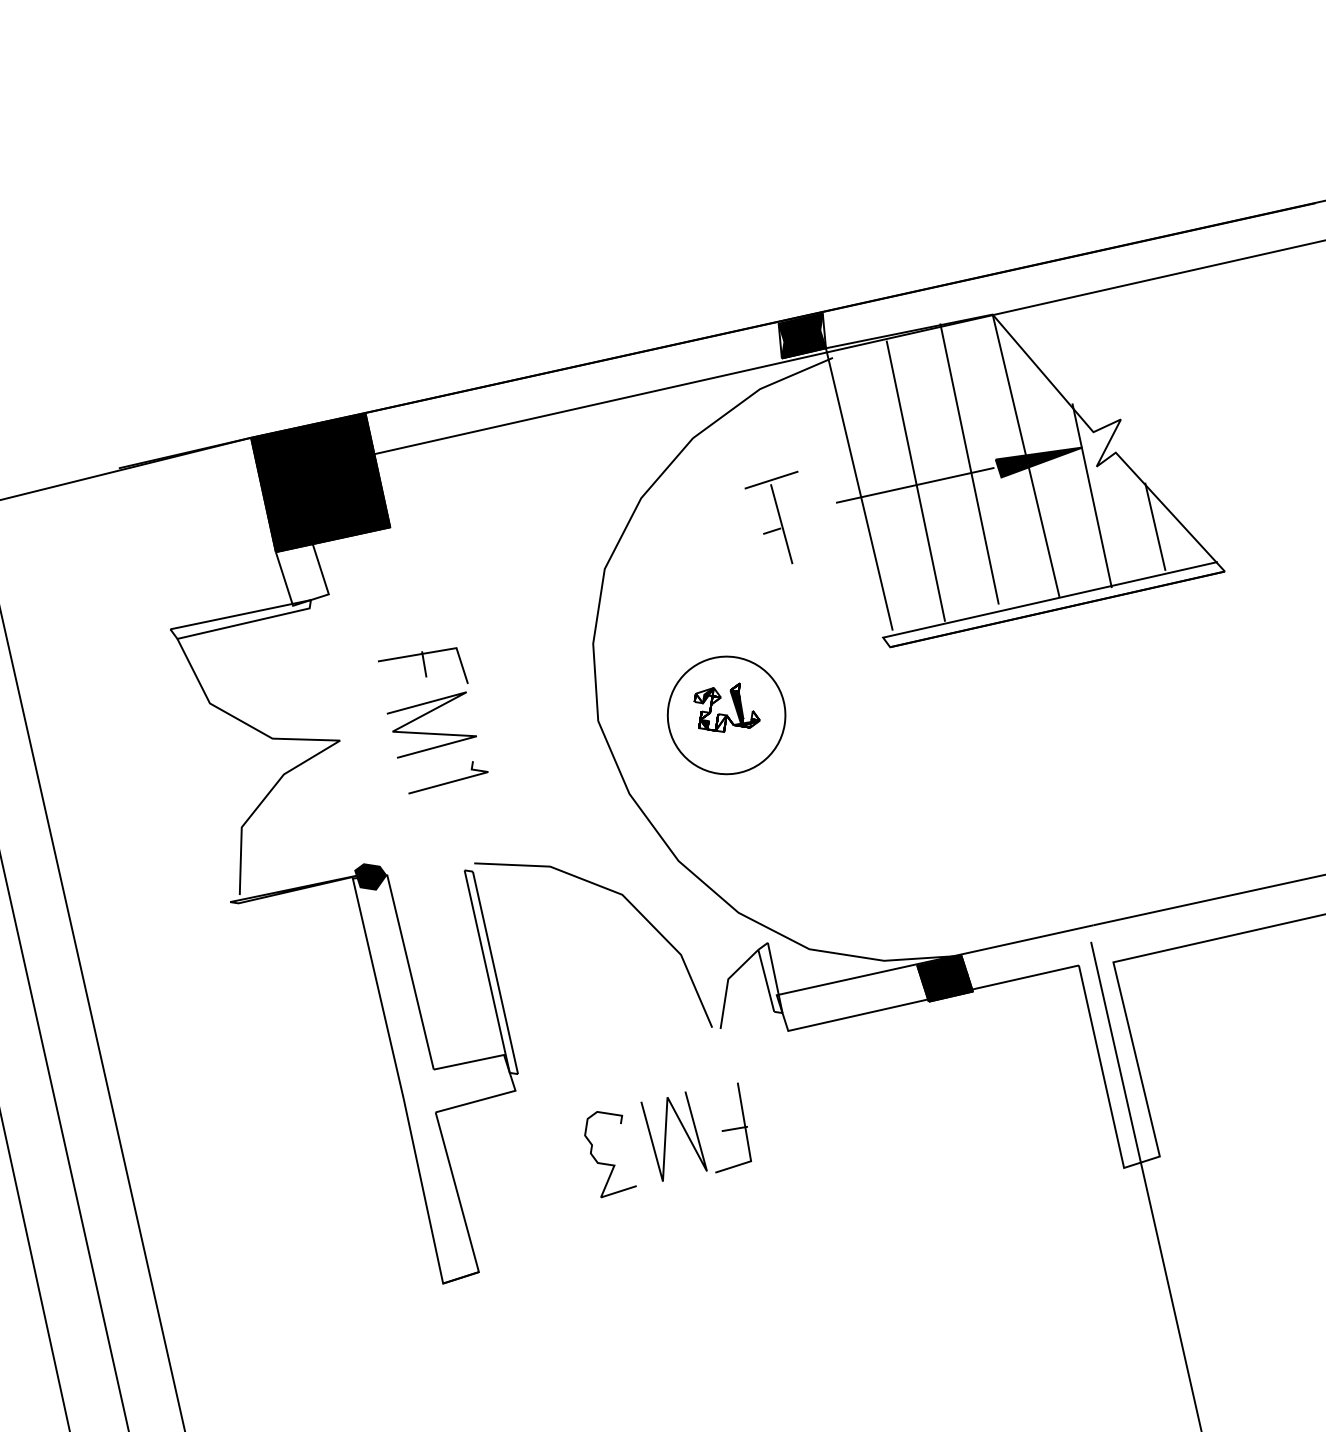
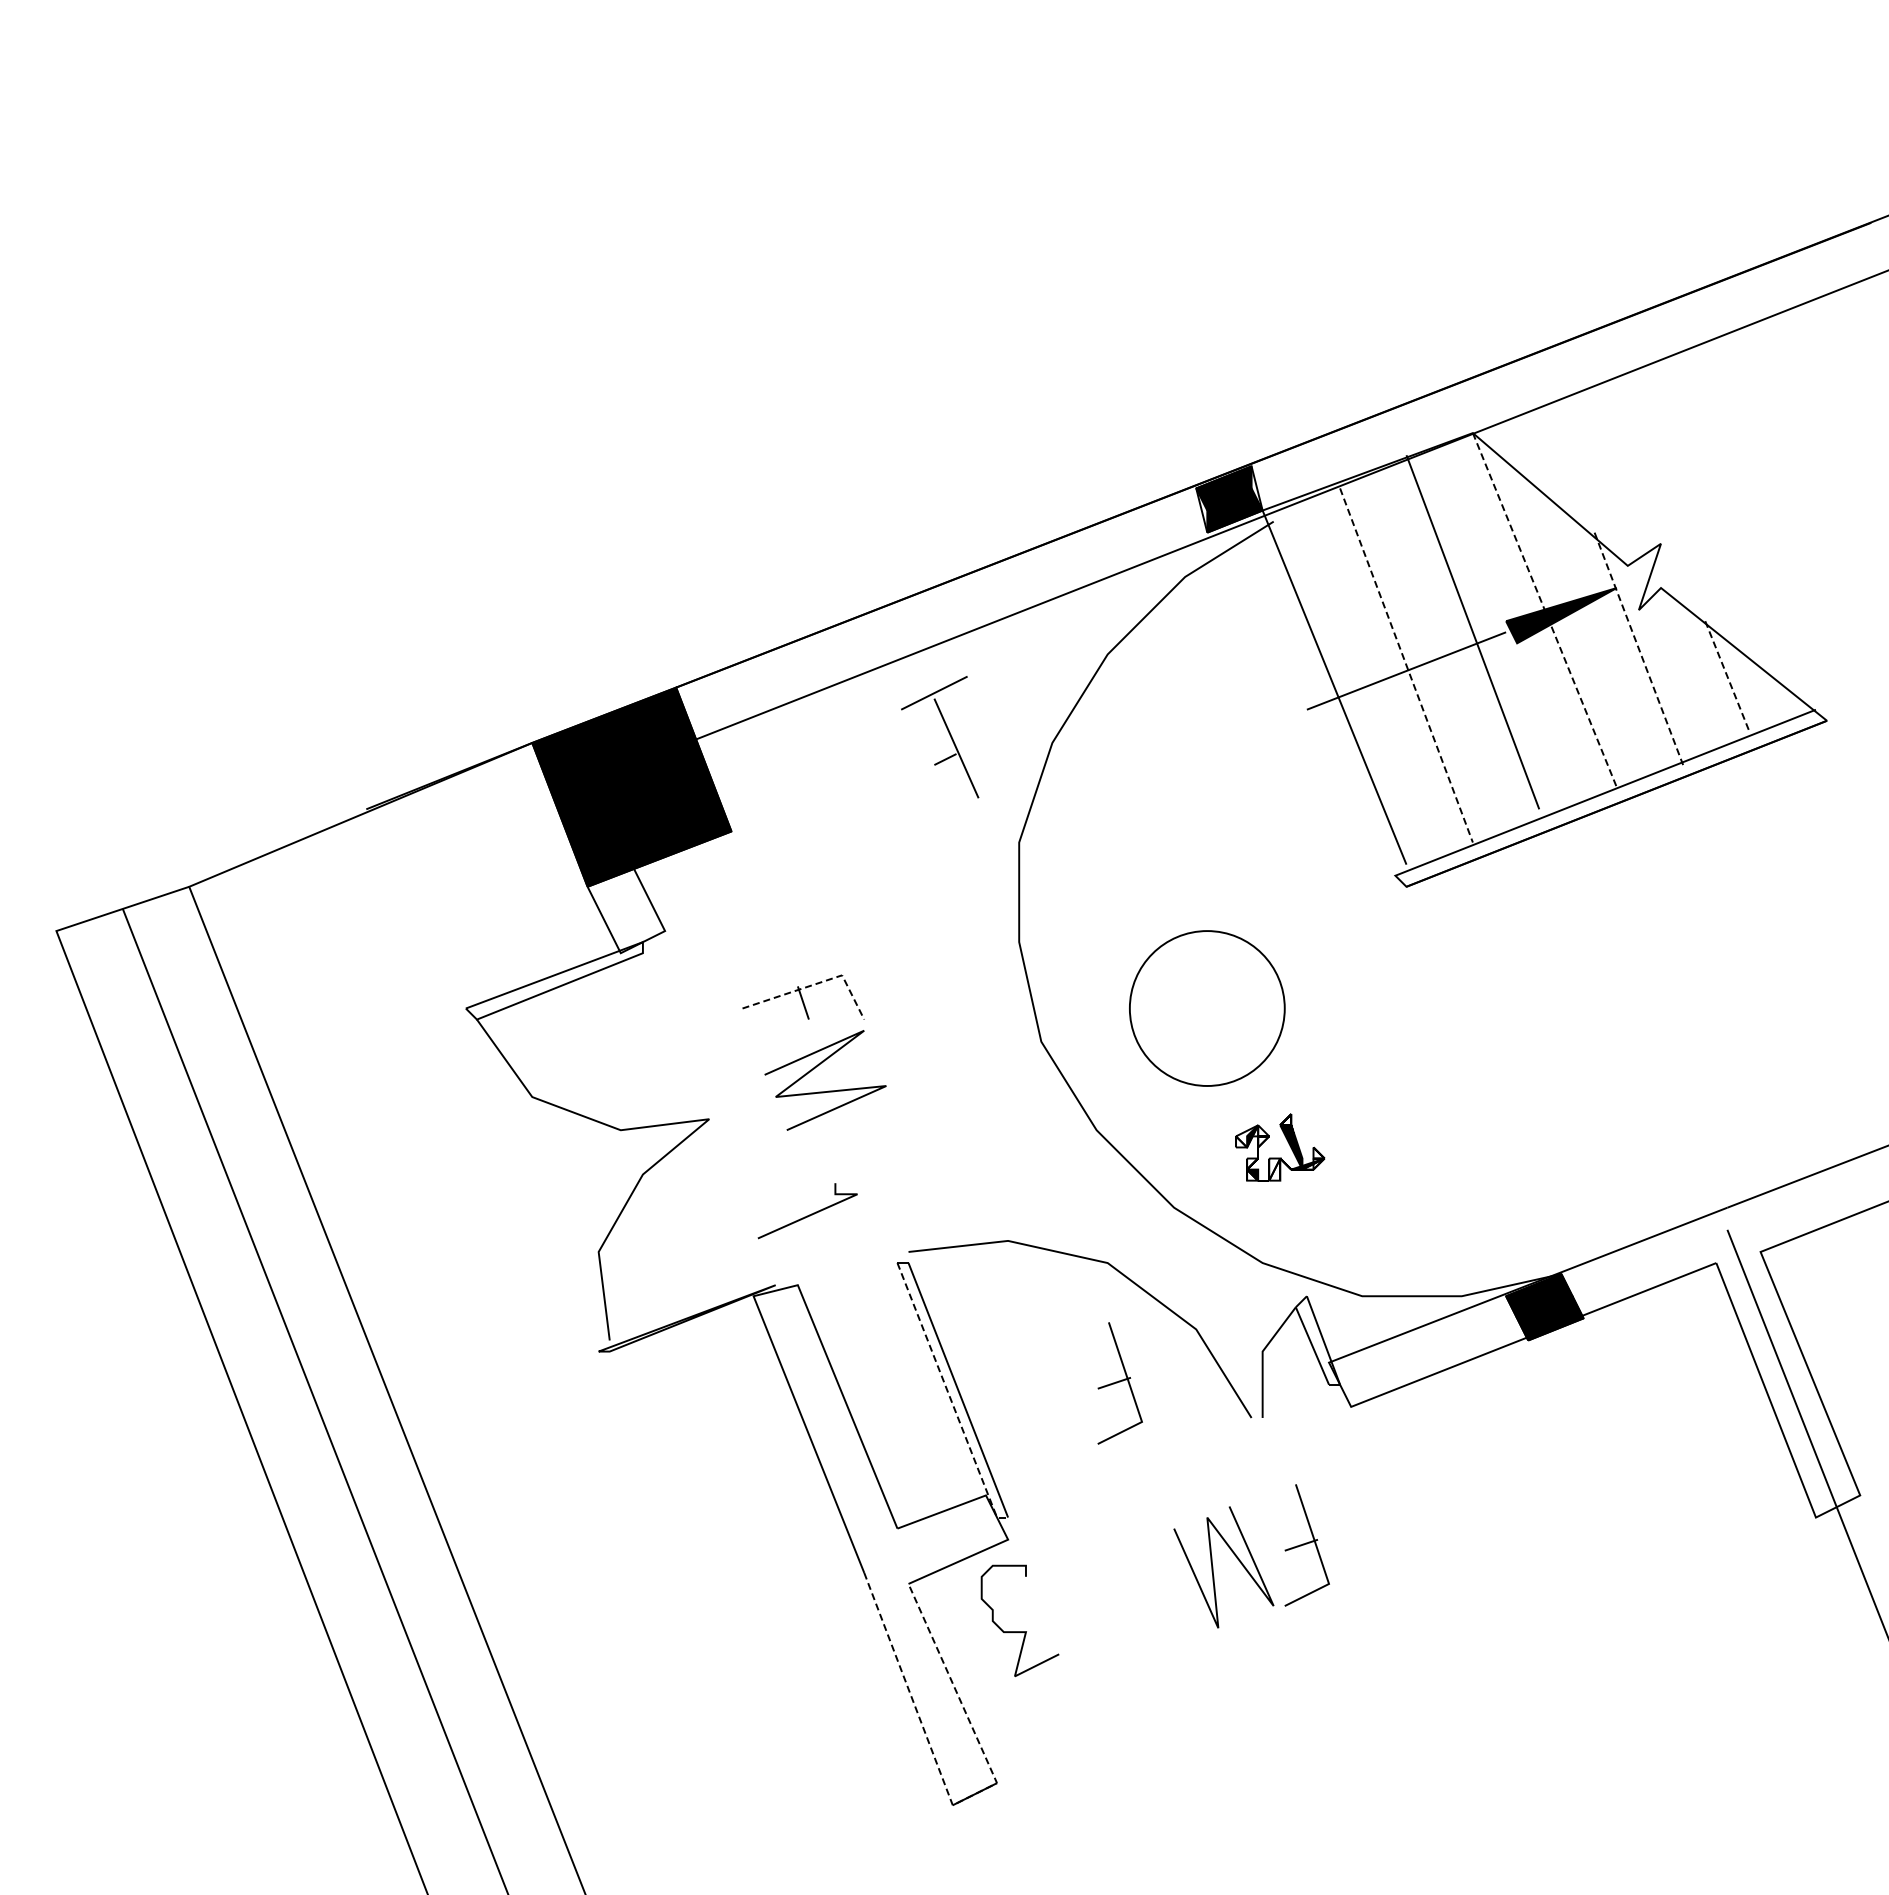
line: (1026, 456) -> (1545, 610), solid -> dashed
line: (915, 481) -> (1406, 665), solid -> dashed
line: (1092, 496) -> (1639, 649), solid -> dashed
part: (777, 512) -> (948, 733), moved
line: (1155, 526) -> (1727, 676), solid -> dashed
line: (436, 651) -> (816, 983), solid -> dashed
part: (734, 705) -> (1288, 1144), moved
line: (449, 781) -> (809, 1214), moved
fill: (369, 876) -> (775, 1290), removed
line: (488, 976) -> (949, 1396), solid -> dashed
part: (617, 986) -> (1119, 1383), added
curve: (609, 1164) -> (1019, 1631), moved
line: (450, 1280) -> (961, 1800), solid -> dashed

